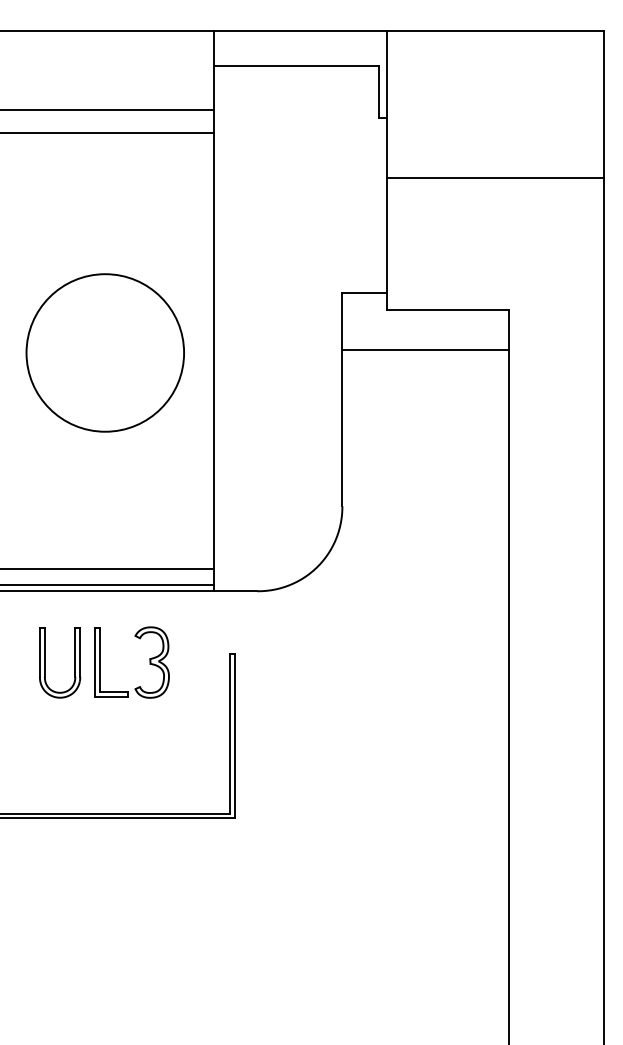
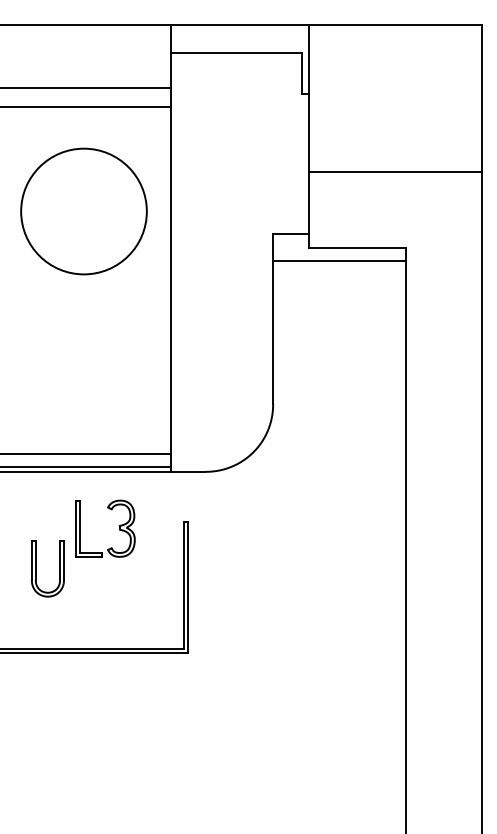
line: (495, 177) -> (395, 172), moved
line: (425, 349) -> (339, 260), moved
circle: (104, 352) -> (83, 211), moved
part: (74, 662) -> (59, 568), moved

